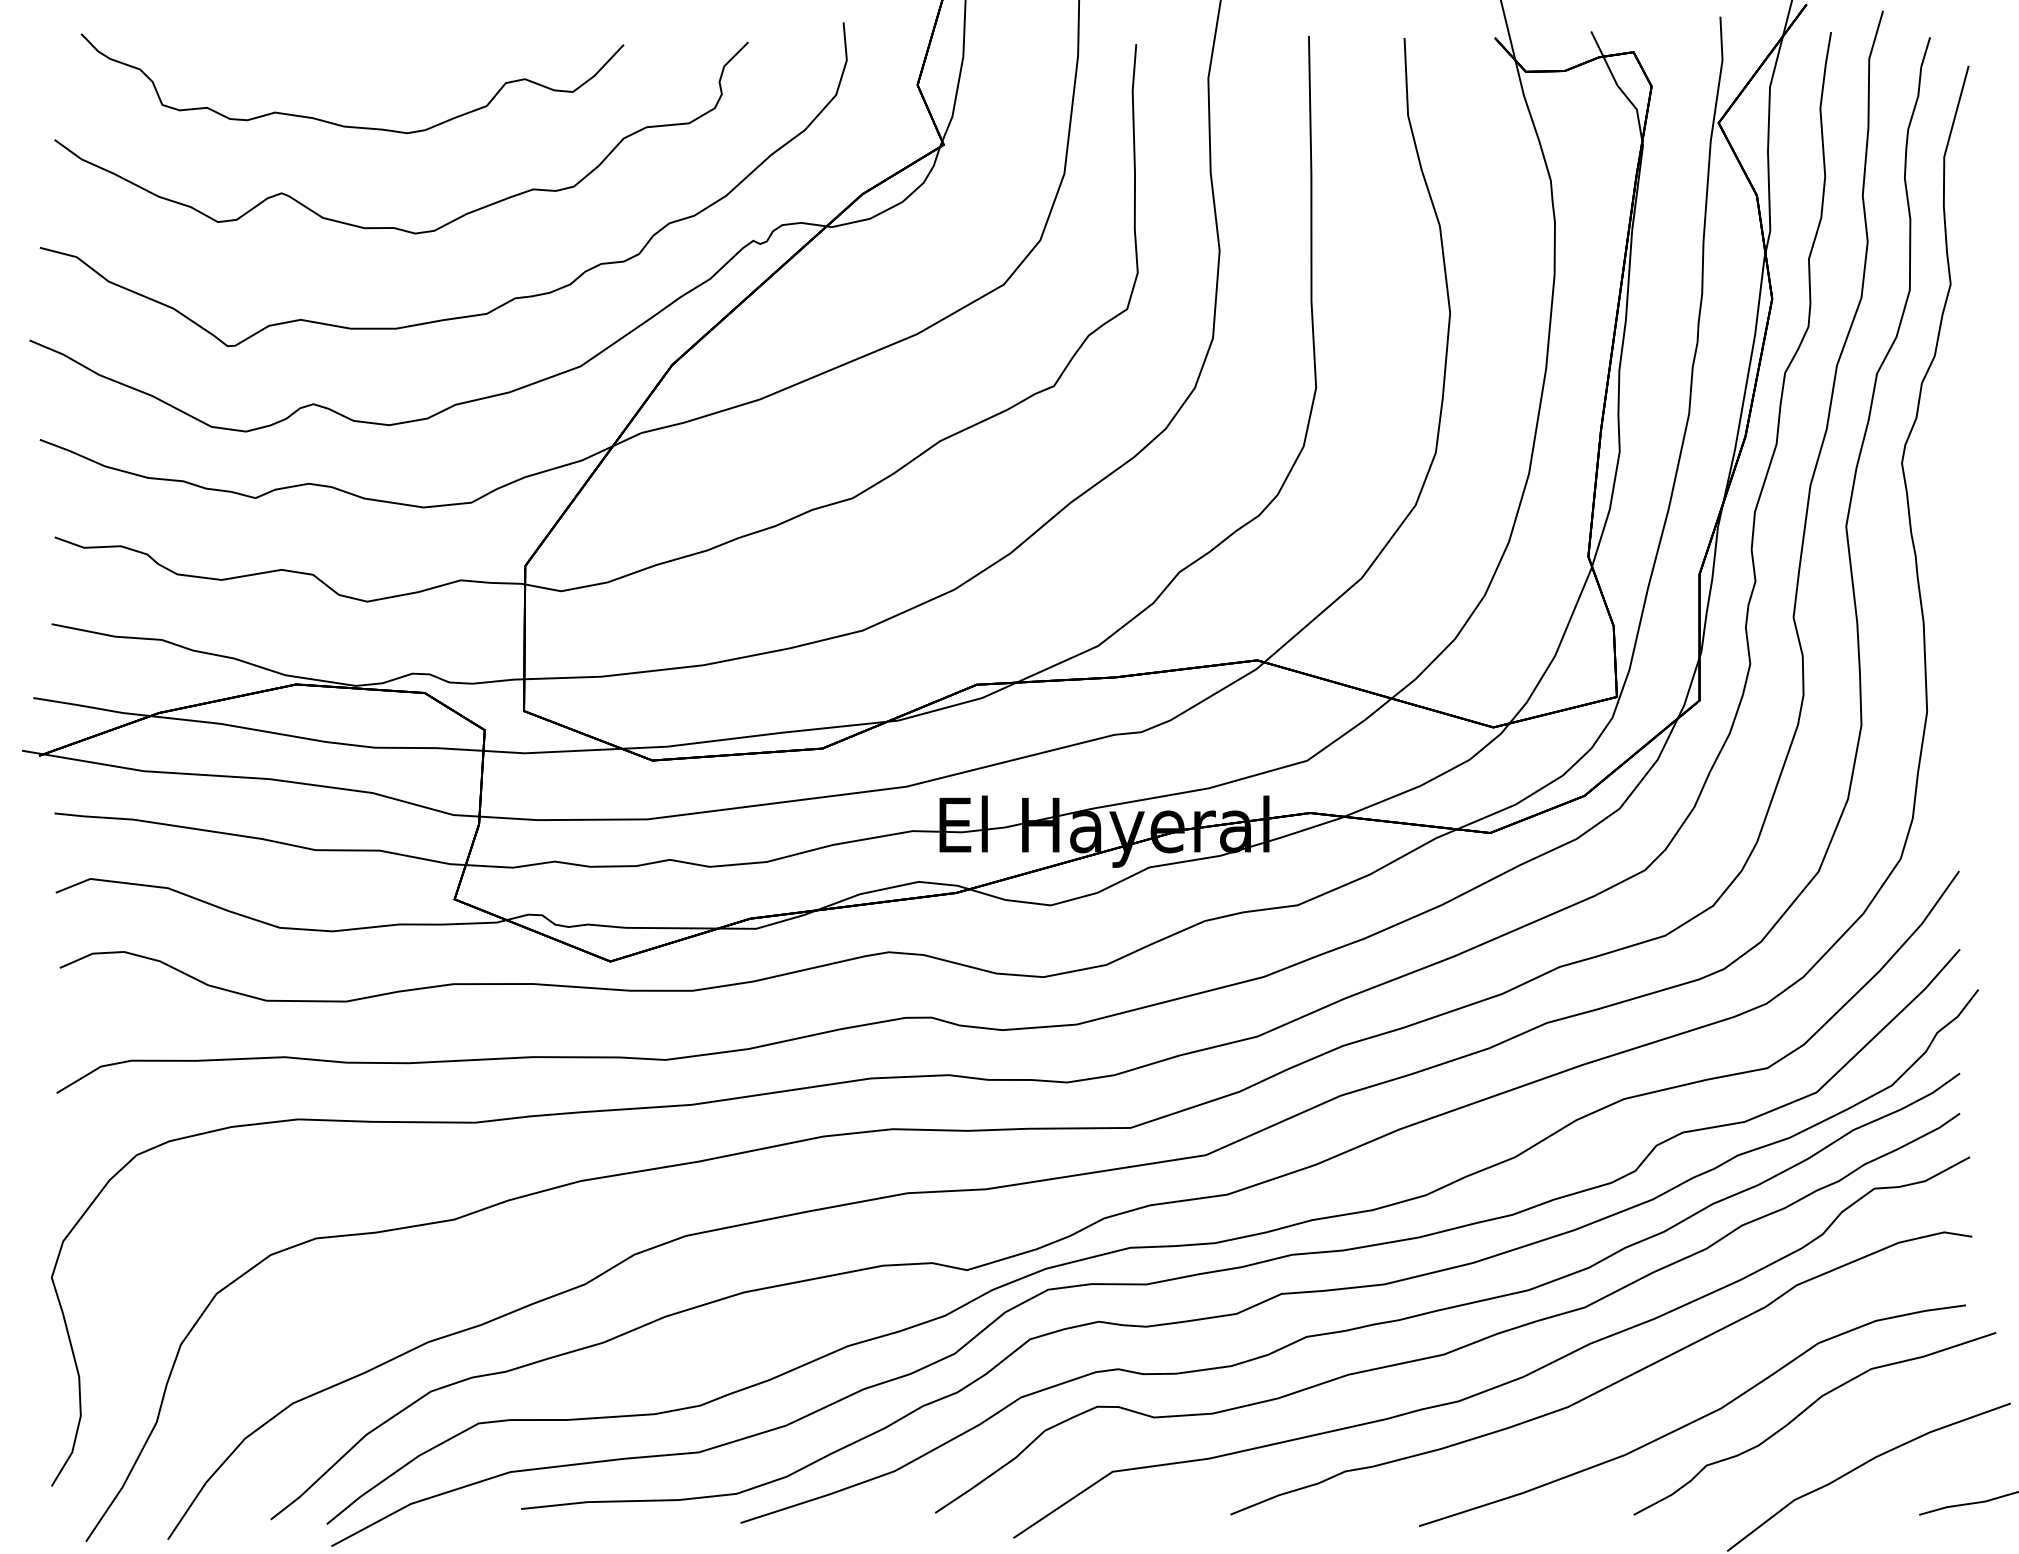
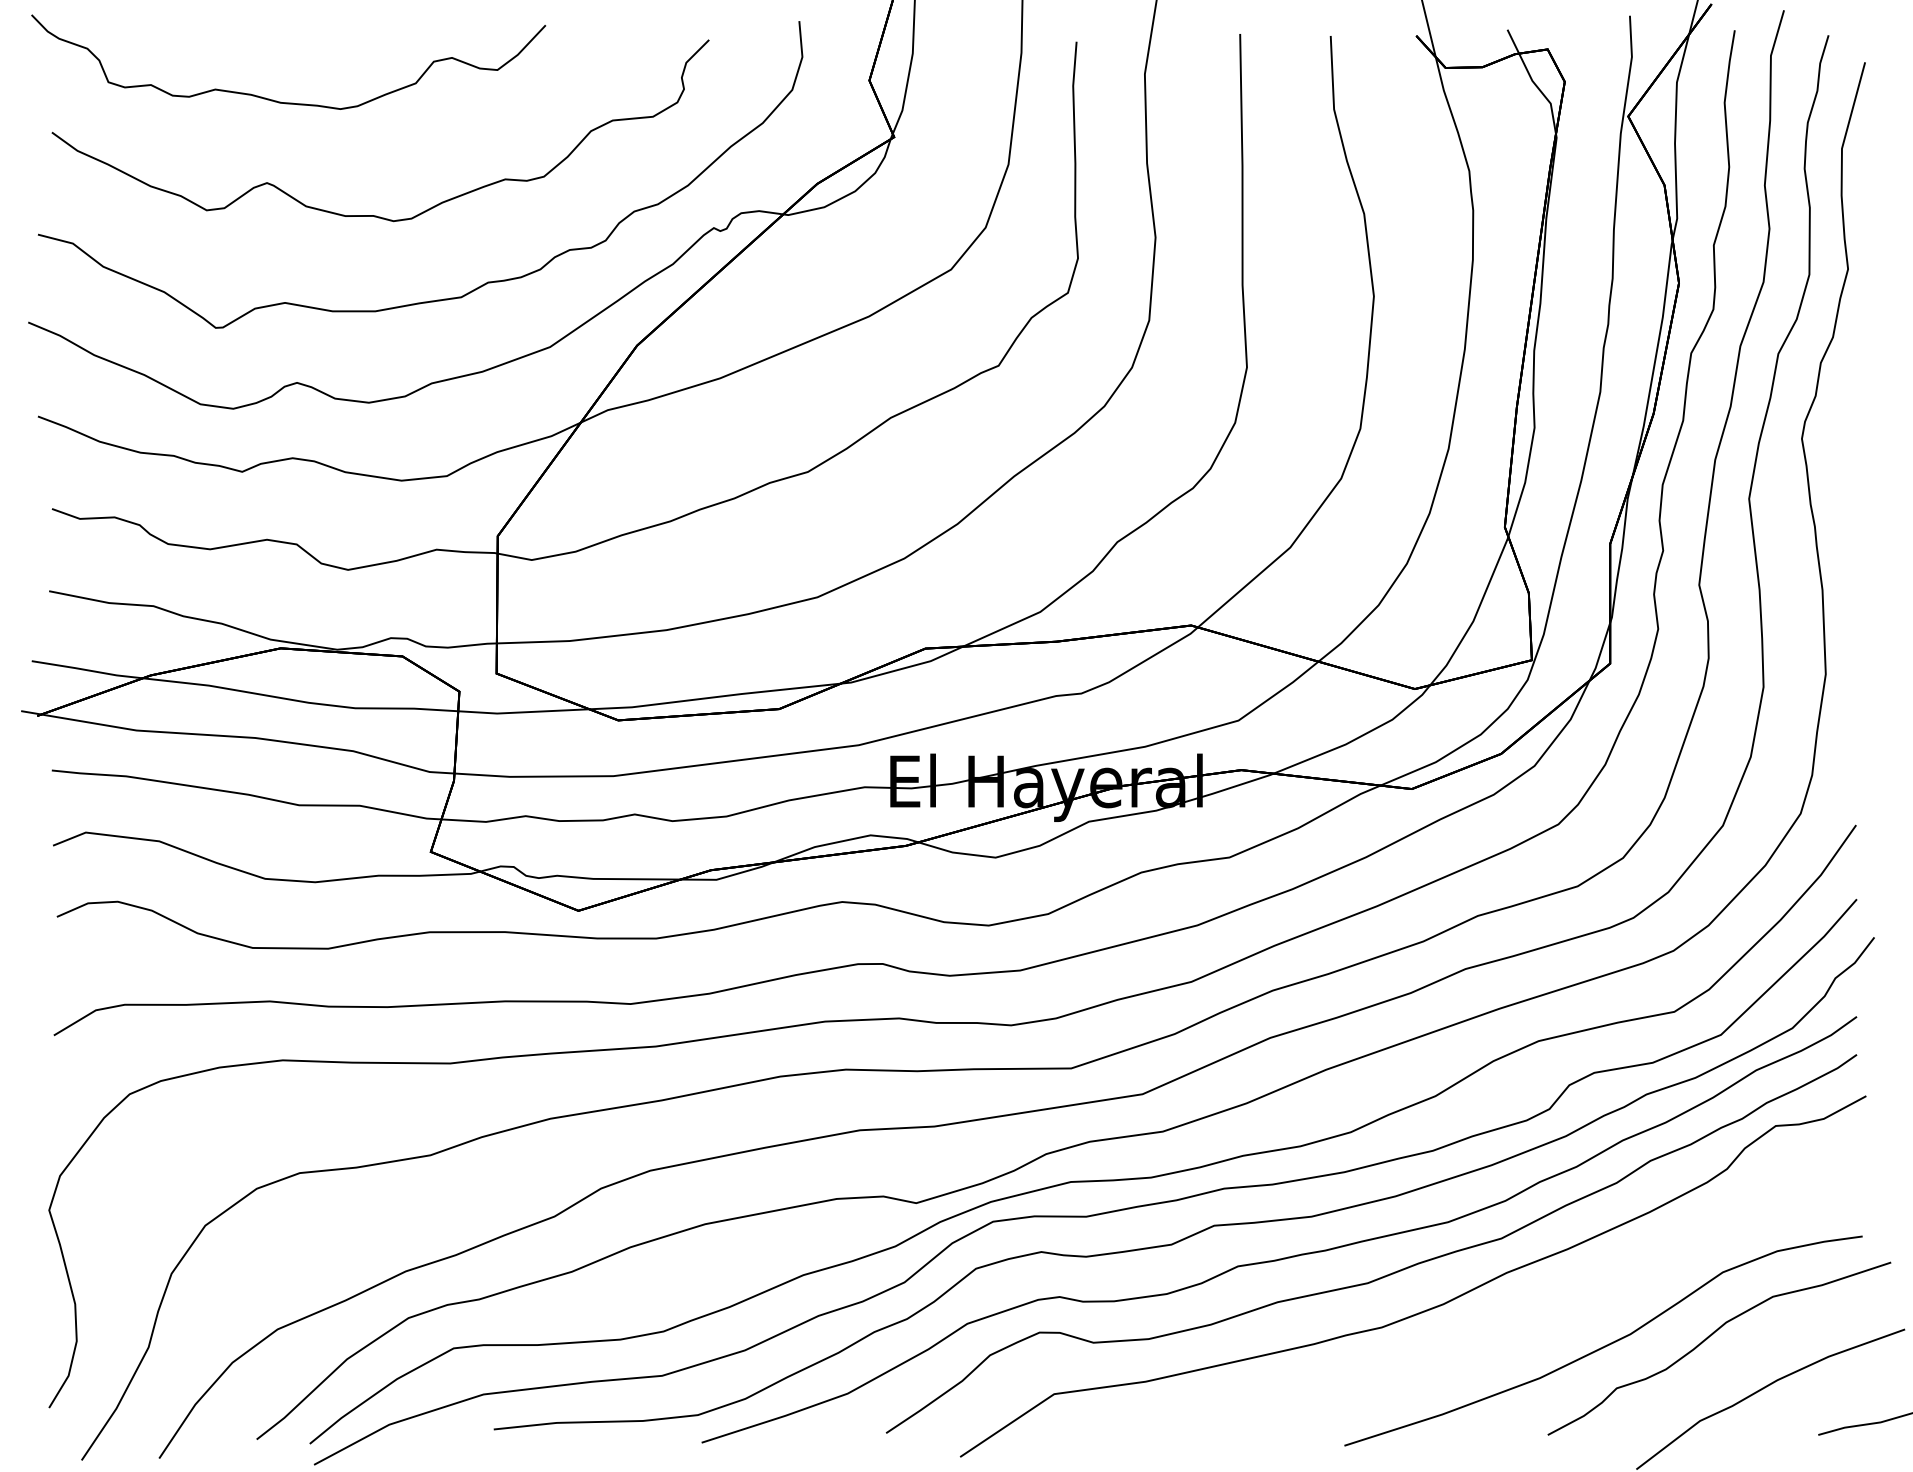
curve: (346, 125) -> (282, 101), moved
curve: (1608, 1385) -> (1523, 1312), removed

